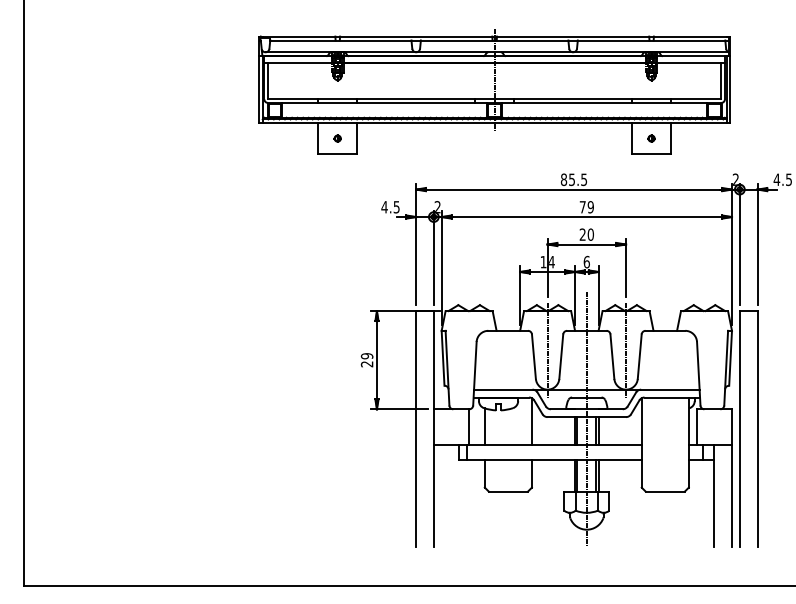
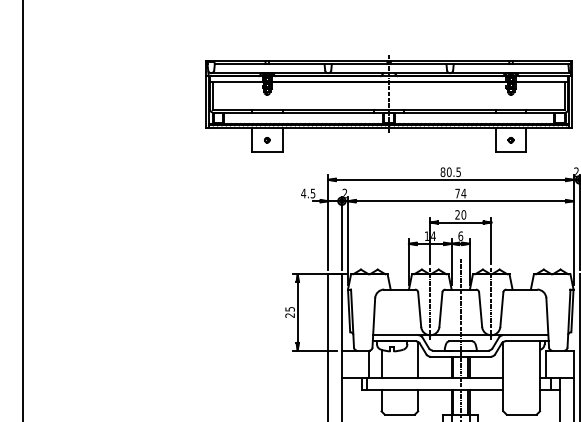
text: (572, 179) -> (449, 172), 85.5 -> 80.5
text: (590, 207) -> (463, 193), 79 -> 74
text: (366, 356) -> (289, 309), 29 -> 25

